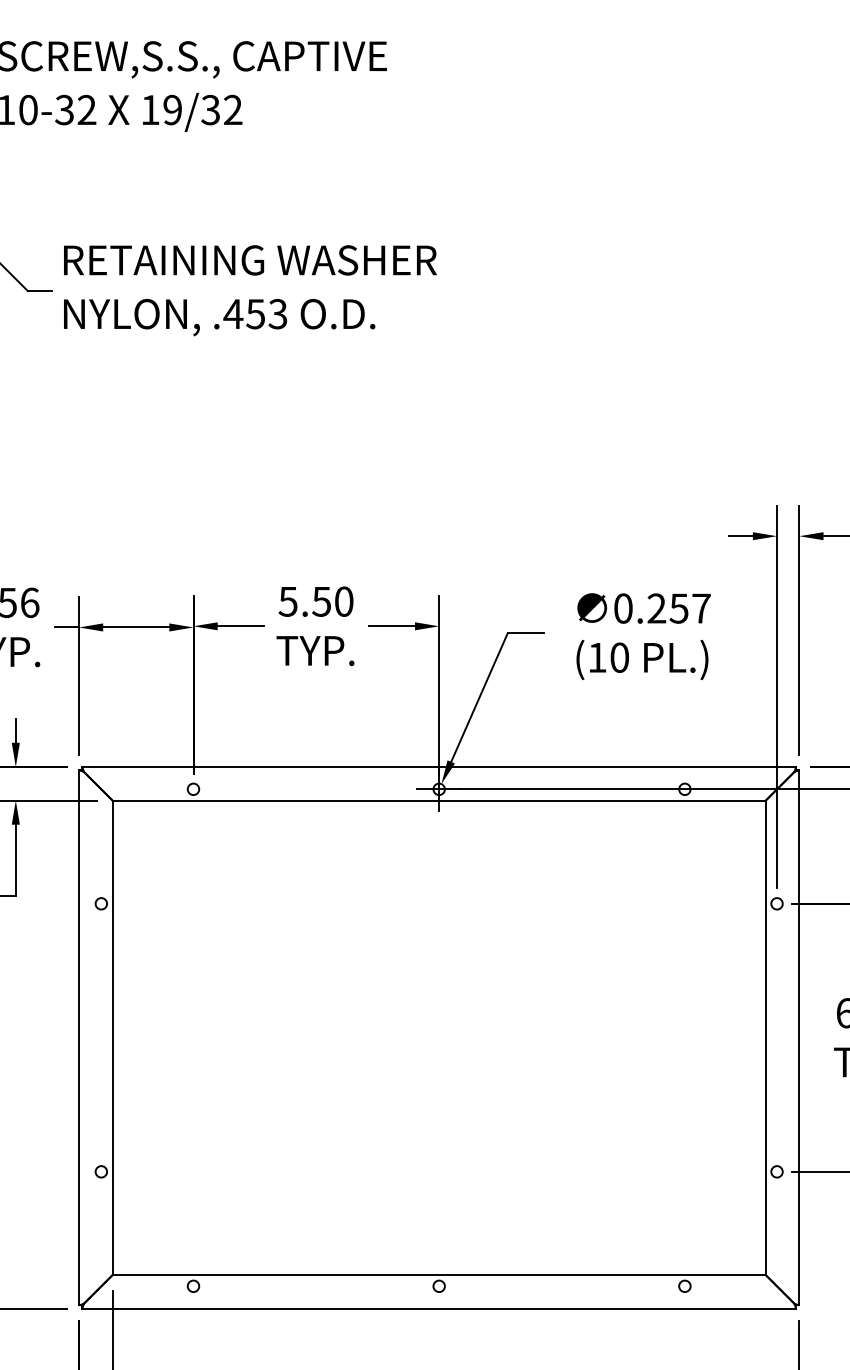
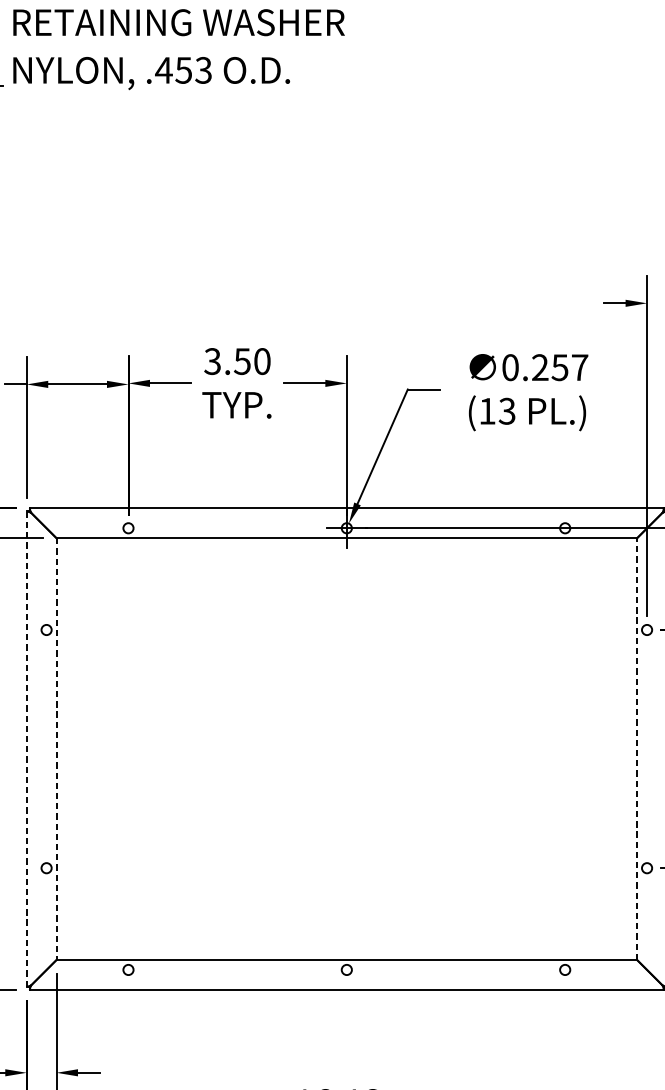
text: (250, 290) -> (179, 49), moved
text: (287, 601) -> (212, 361), 5.50 -> 3.50
text: (619, 657) -> (507, 411), (10 -> (13
line: (79, 1037) -> (27, 748), solid -> dashed
line: (765, 1037) -> (636, 748), solid -> dashed
line: (112, 1038) -> (56, 749), solid -> dashed

